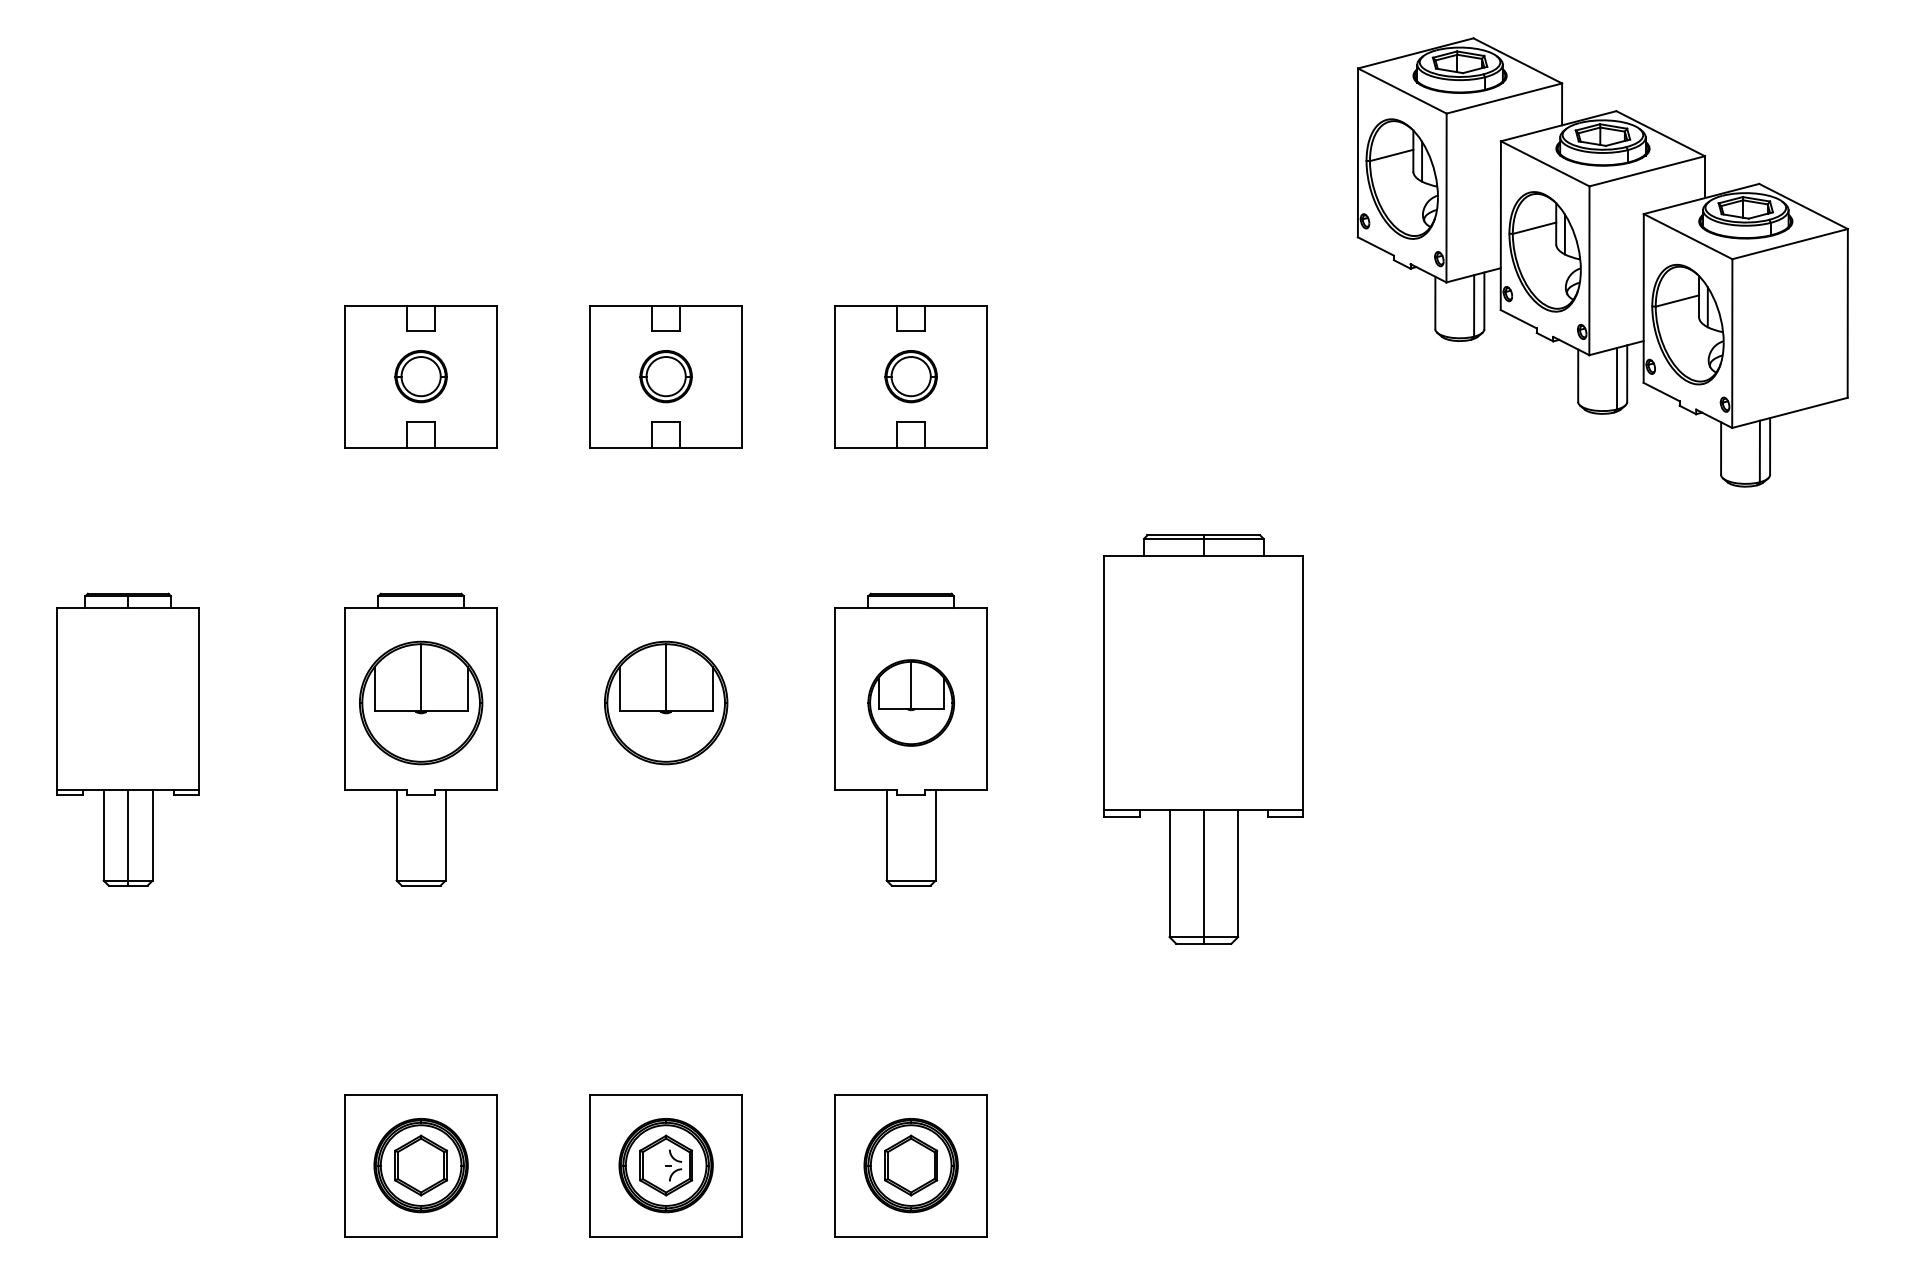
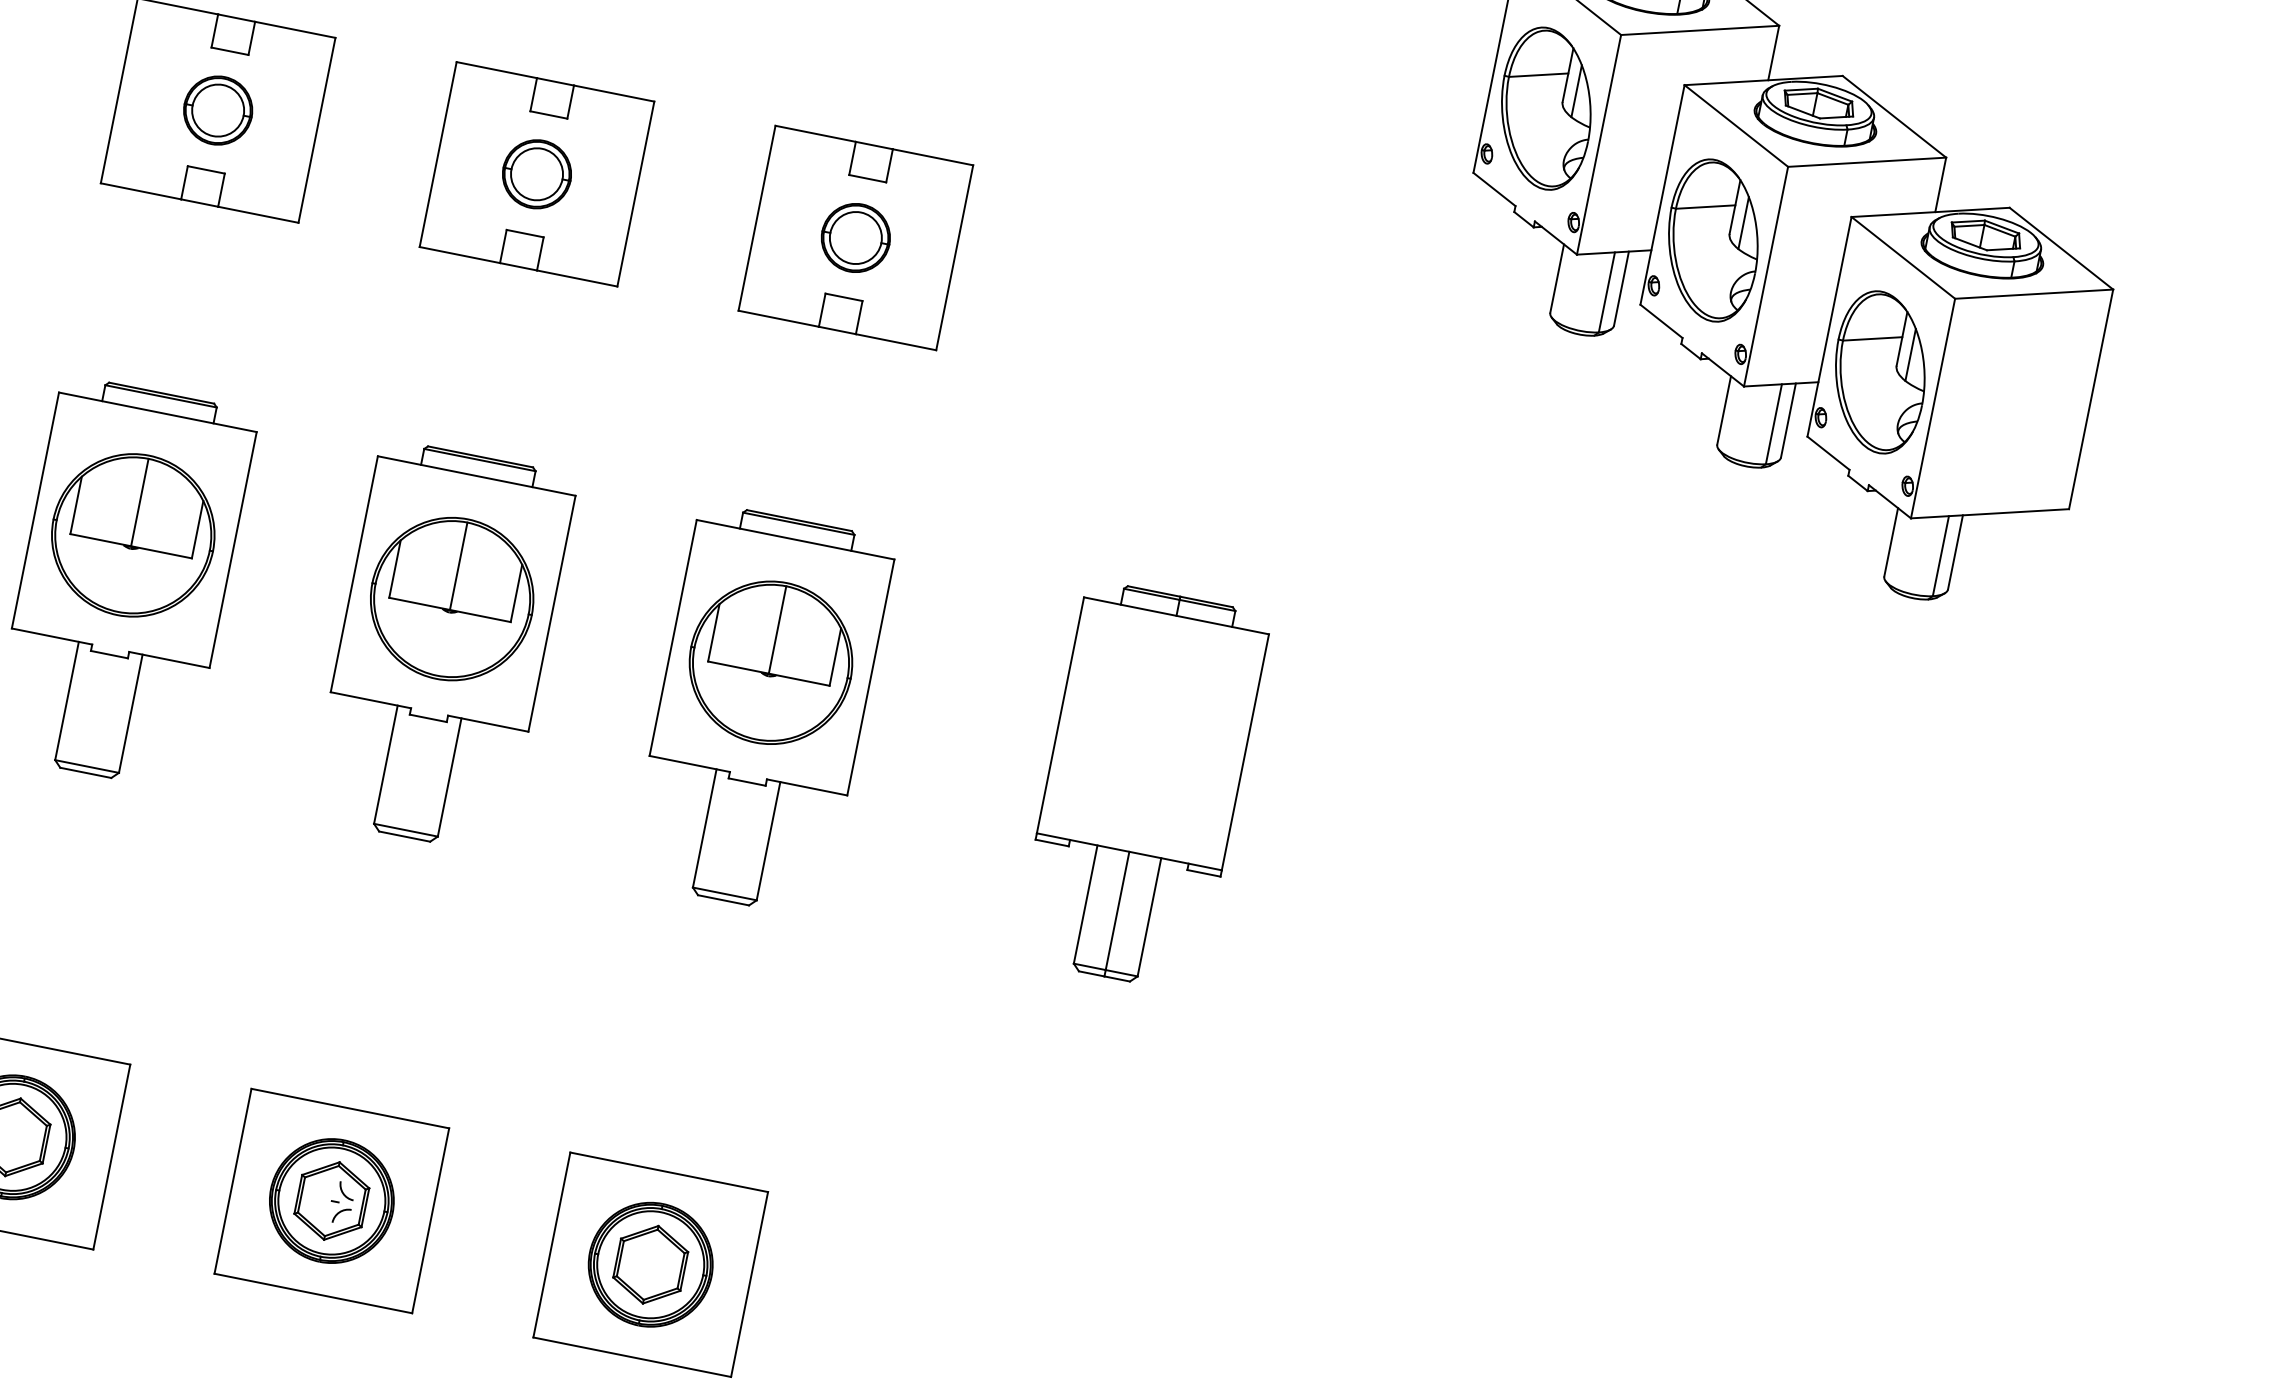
part: (911, 702) -> (771, 662), size x1.43
part: (665, 739) -> (441, 646), added
part: (1203, 739) -> (1141, 786), size x0.71

